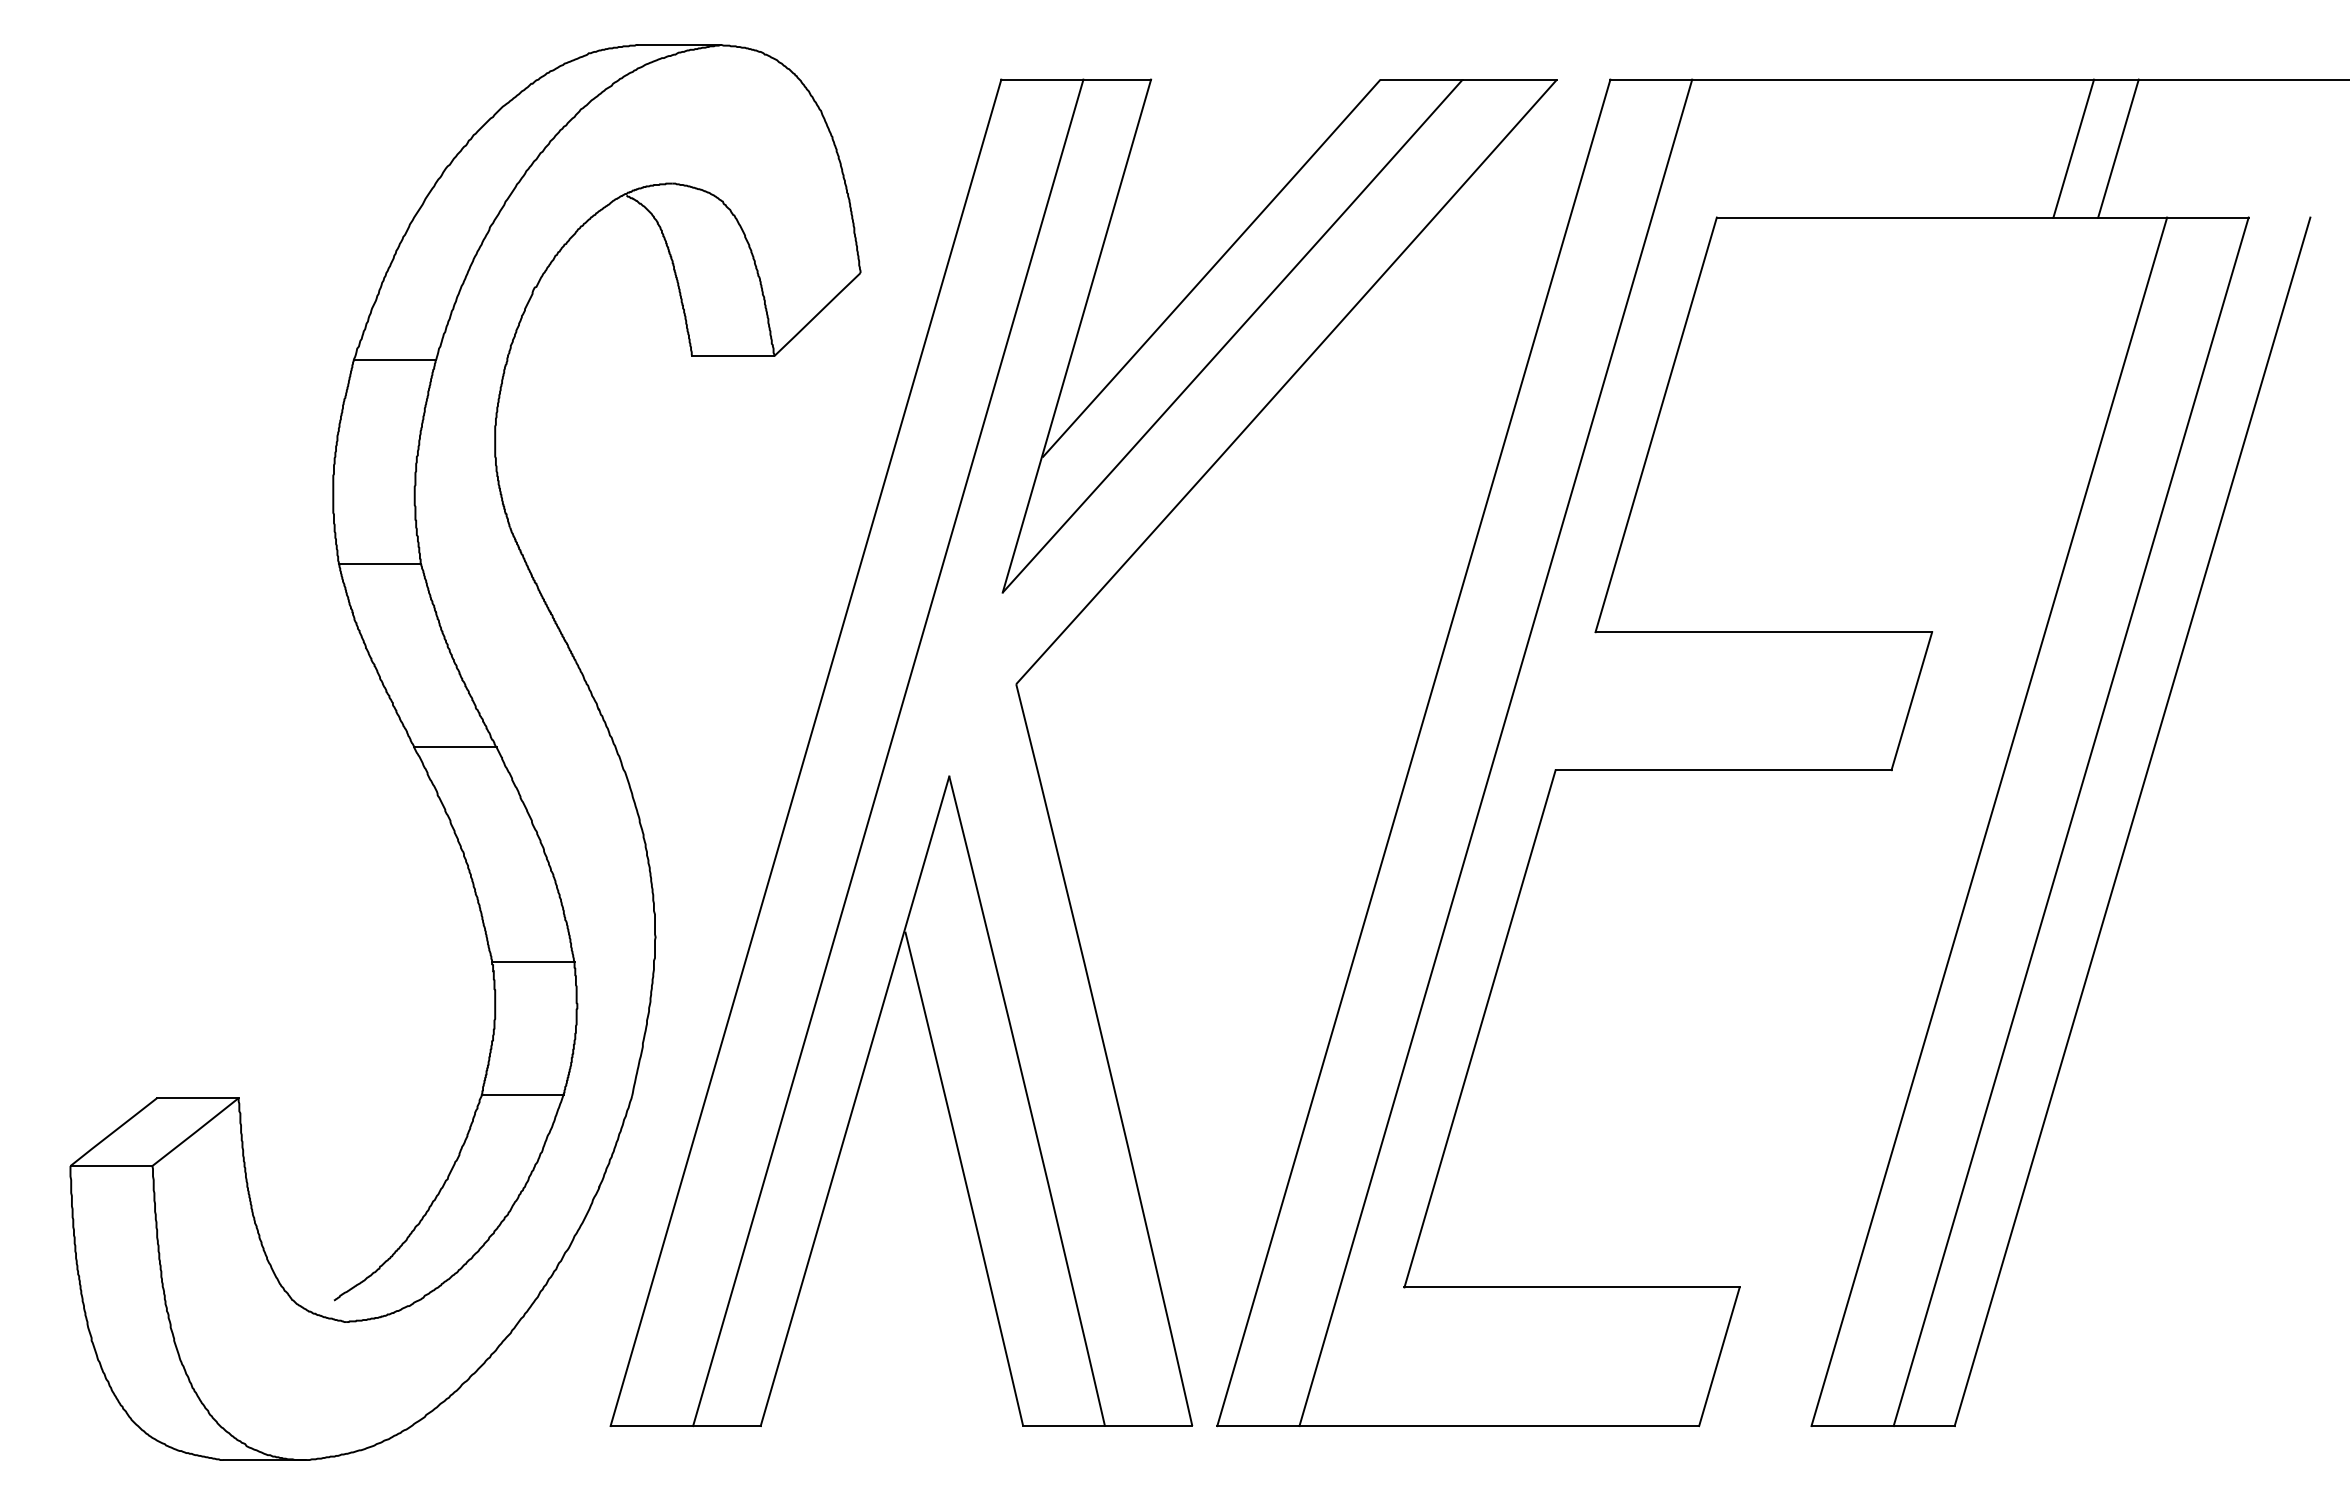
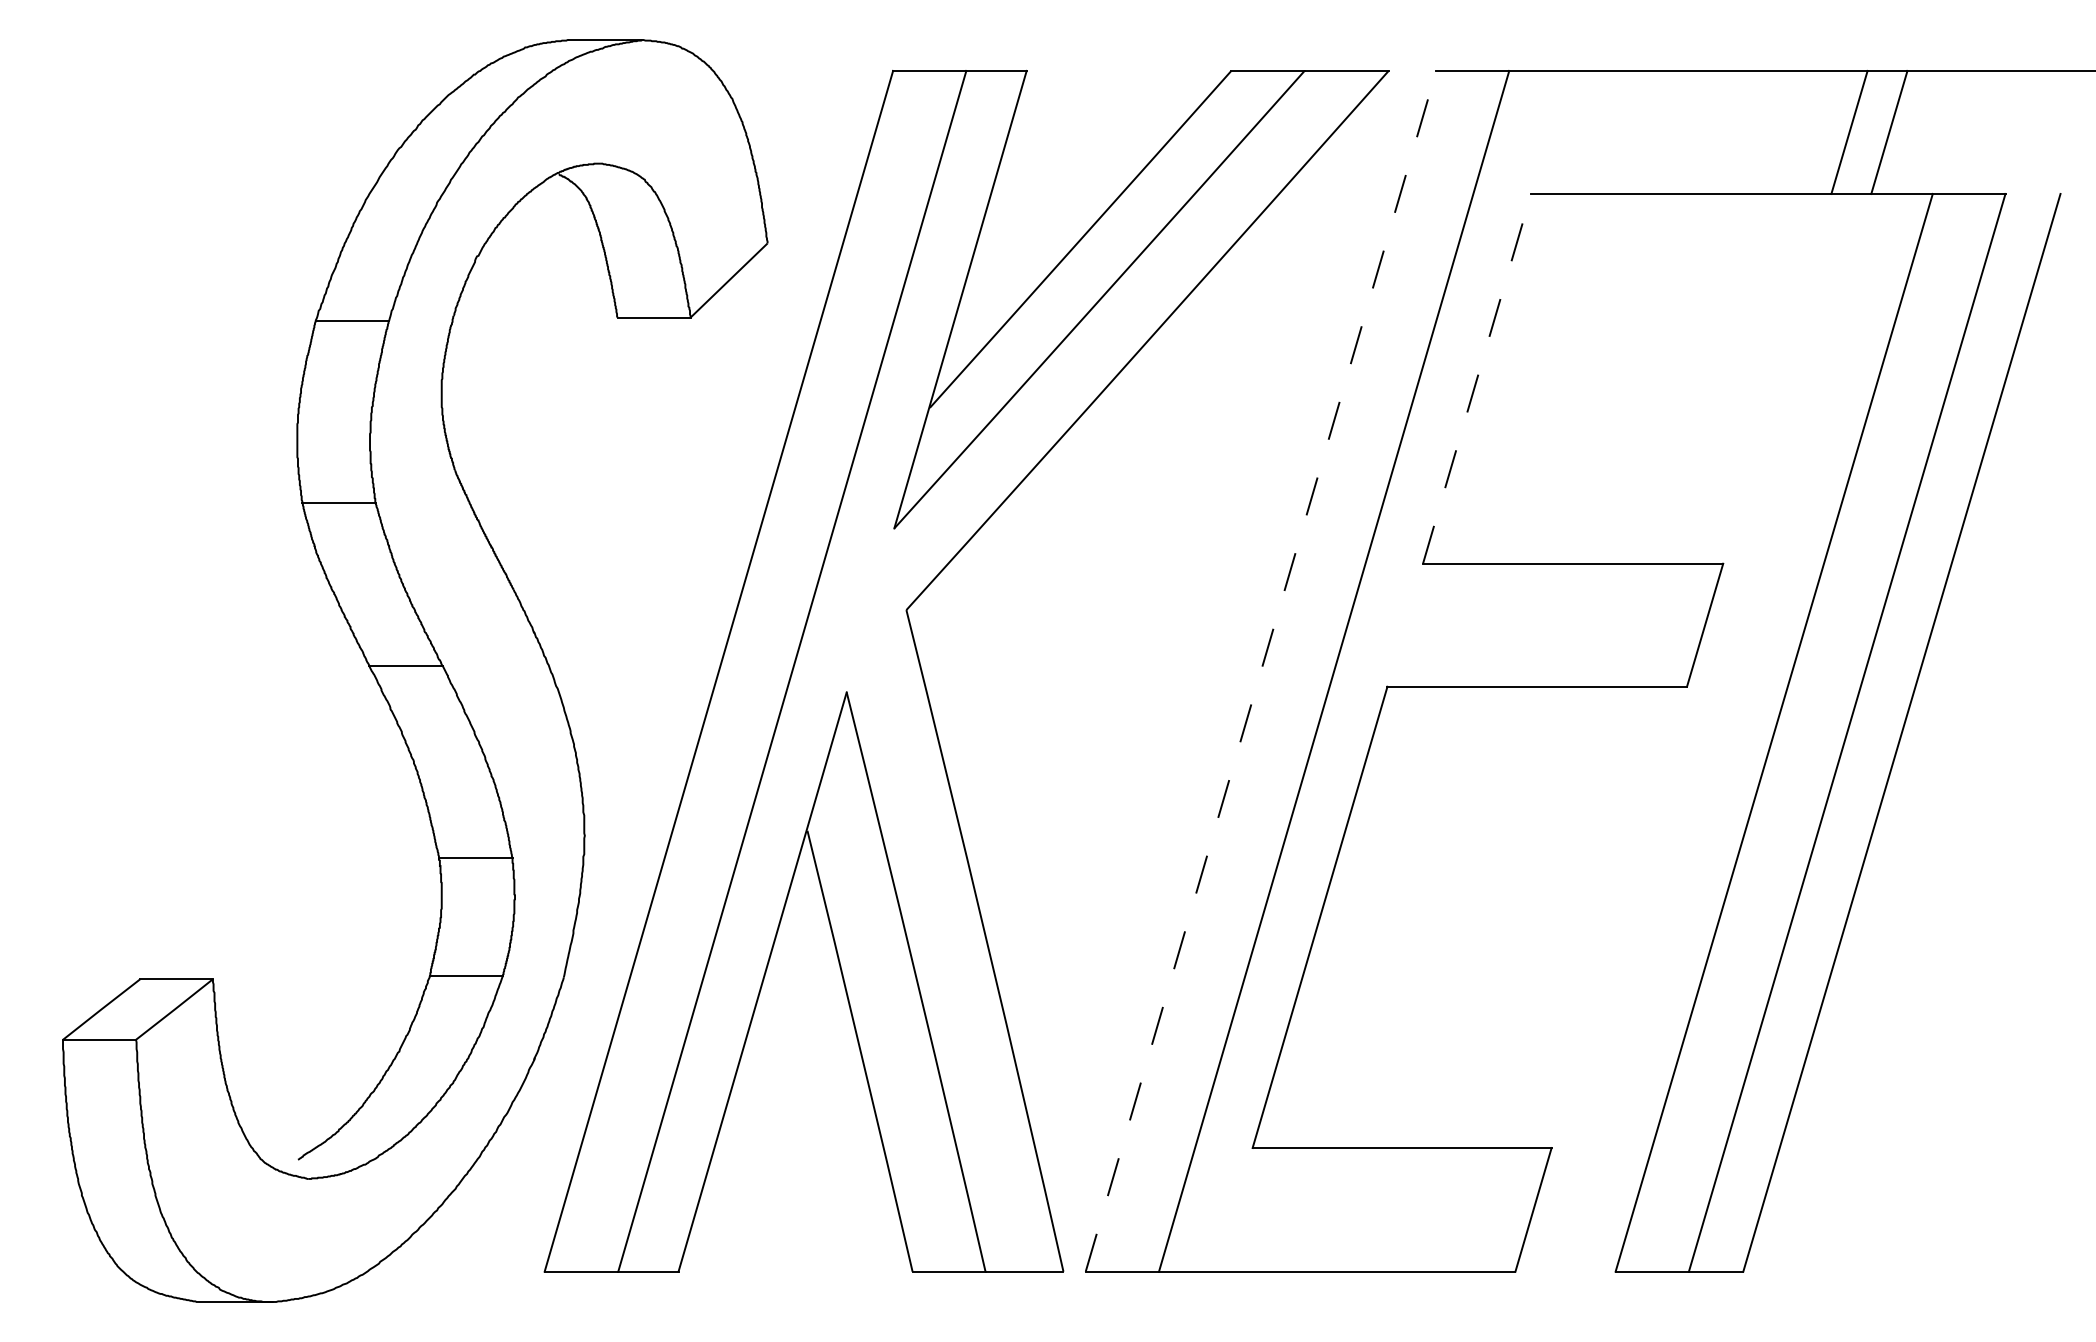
line: (1656, 424) -> (1477, 378), solid -> dashed
line: (1414, 752) -> (1261, 671), solid -> dashed

